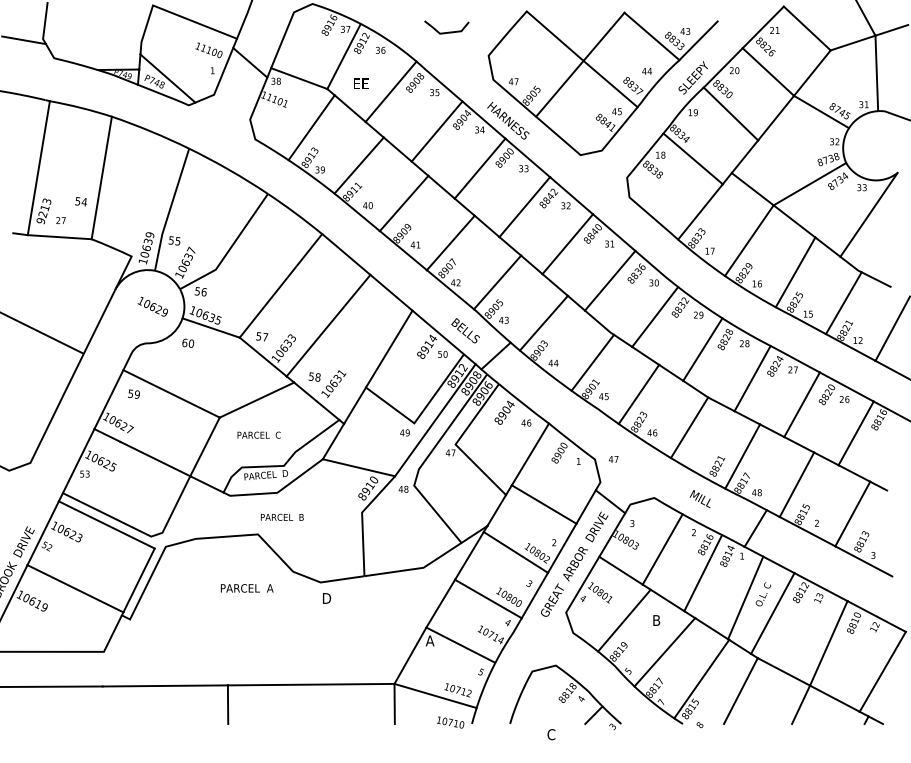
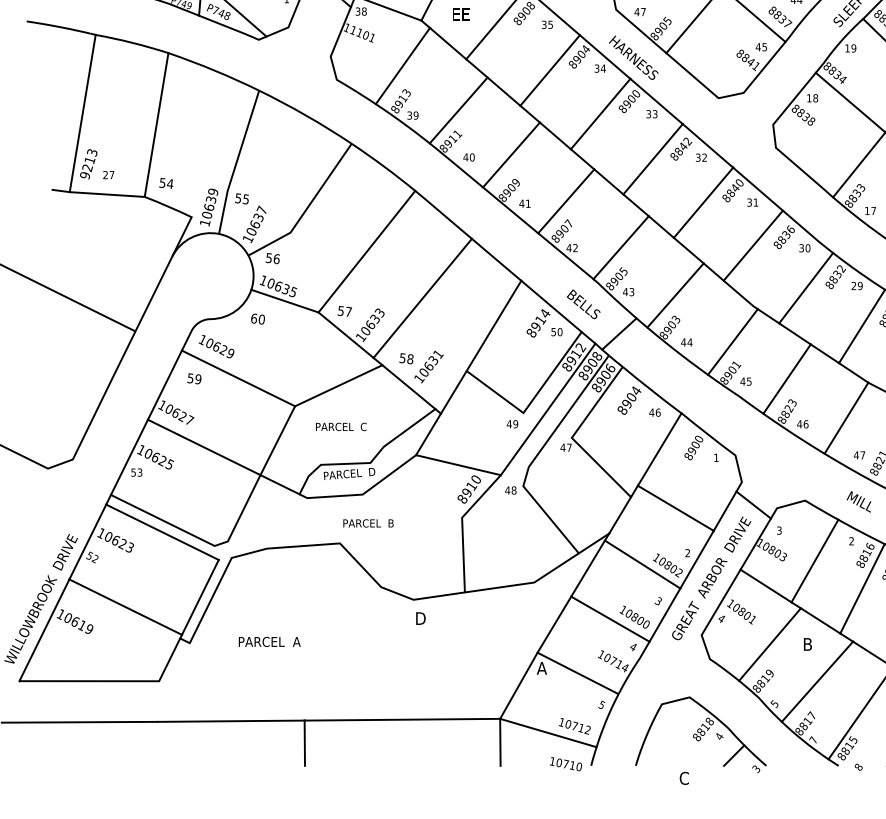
text: (80, 201) -> (165, 183), moved
text: (152, 306) -> (216, 346), moved
text: (613, 459) -> (859, 455), moved
text: (246, 588) -> (268, 642), moved

